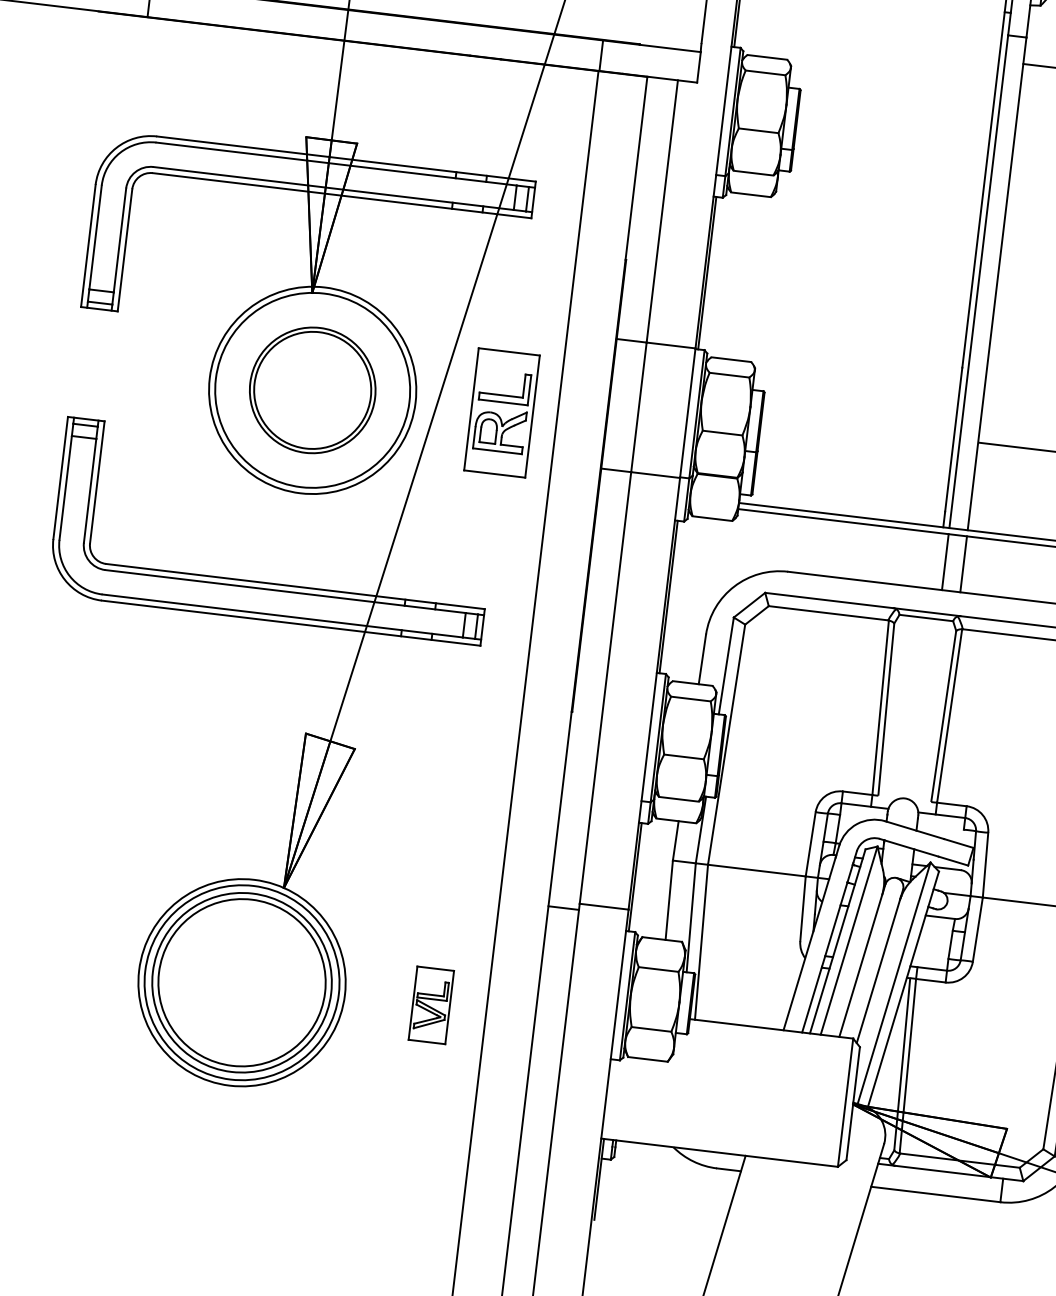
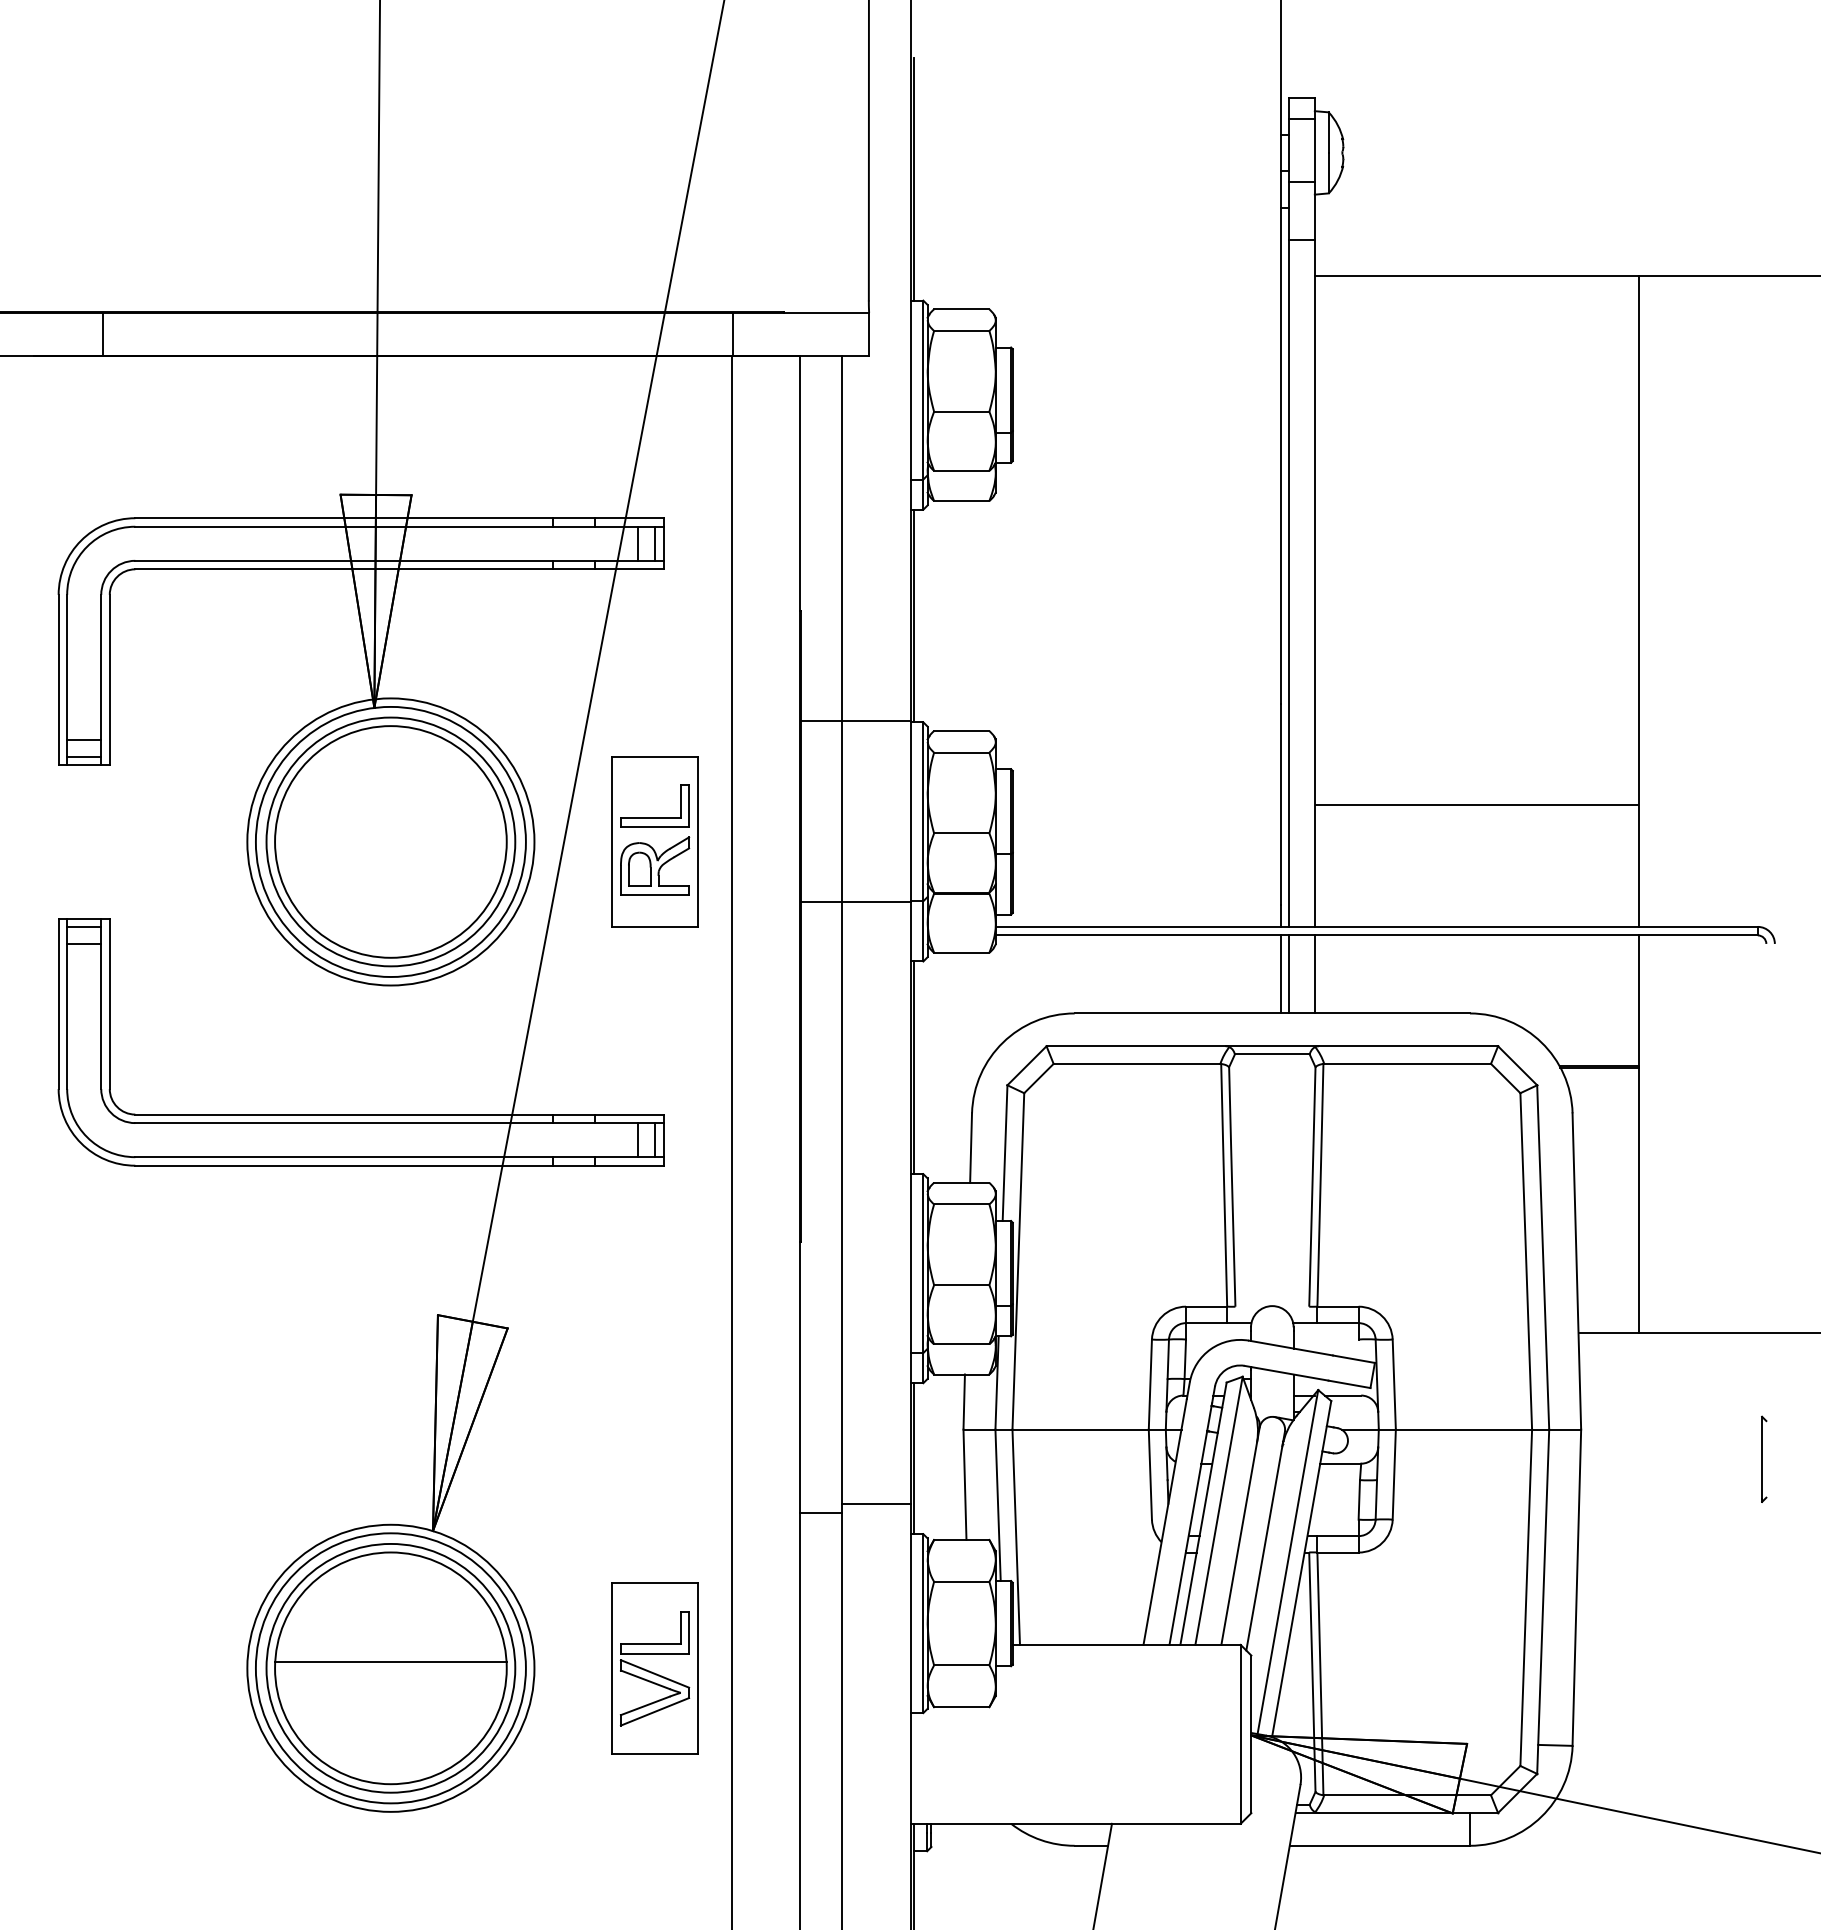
part: (312, 390) -> (390, 841), size x1.43
line: (939, 561) -> (1280, 974), added
line: (242, 977) -> (390, 1661), added
part: (430, 1005) -> (654, 1668), size x1.67

